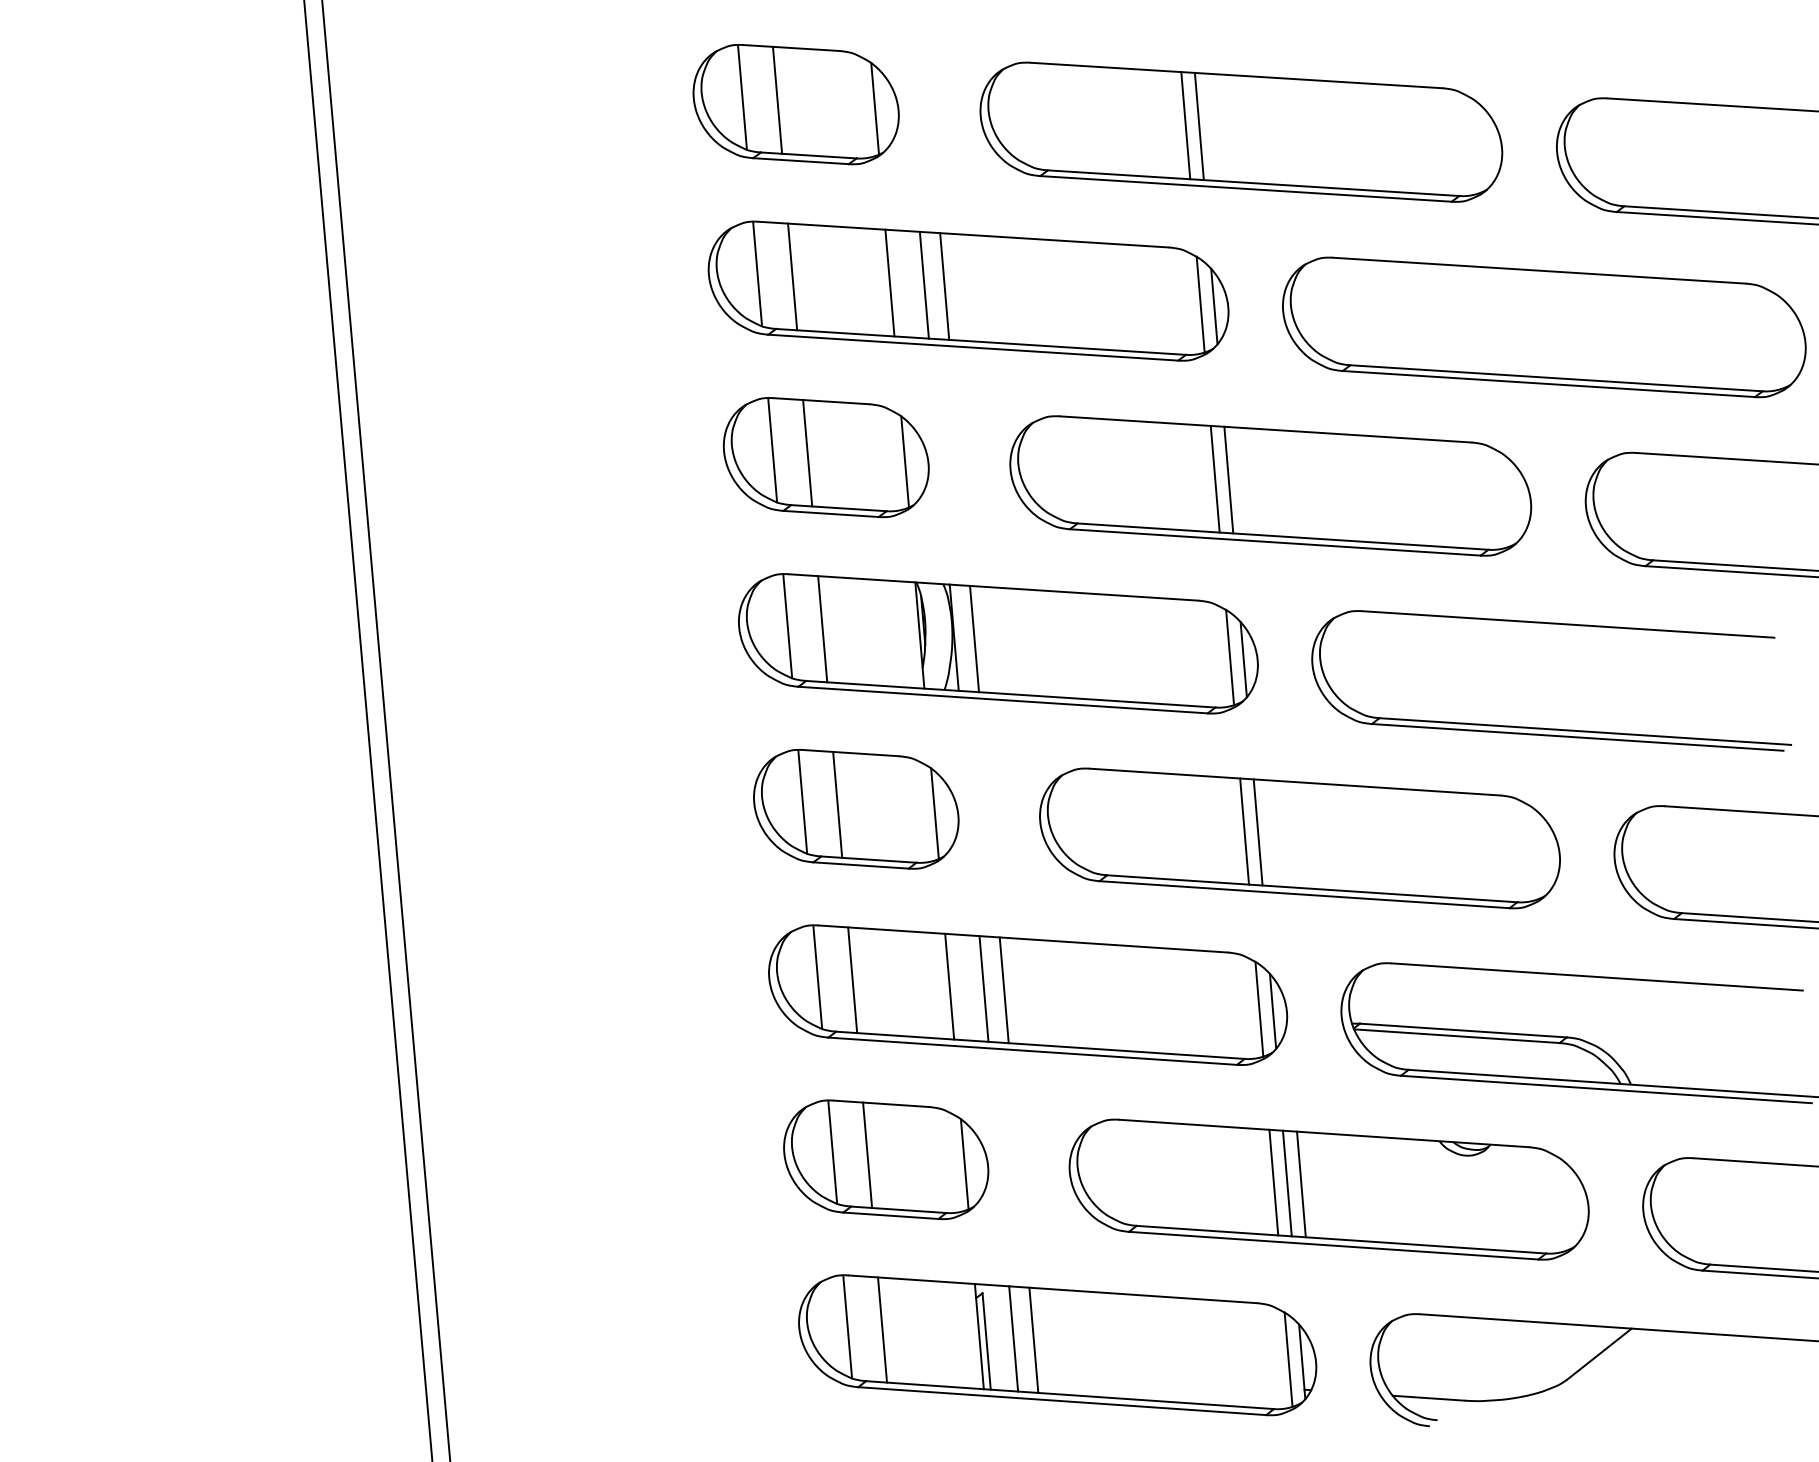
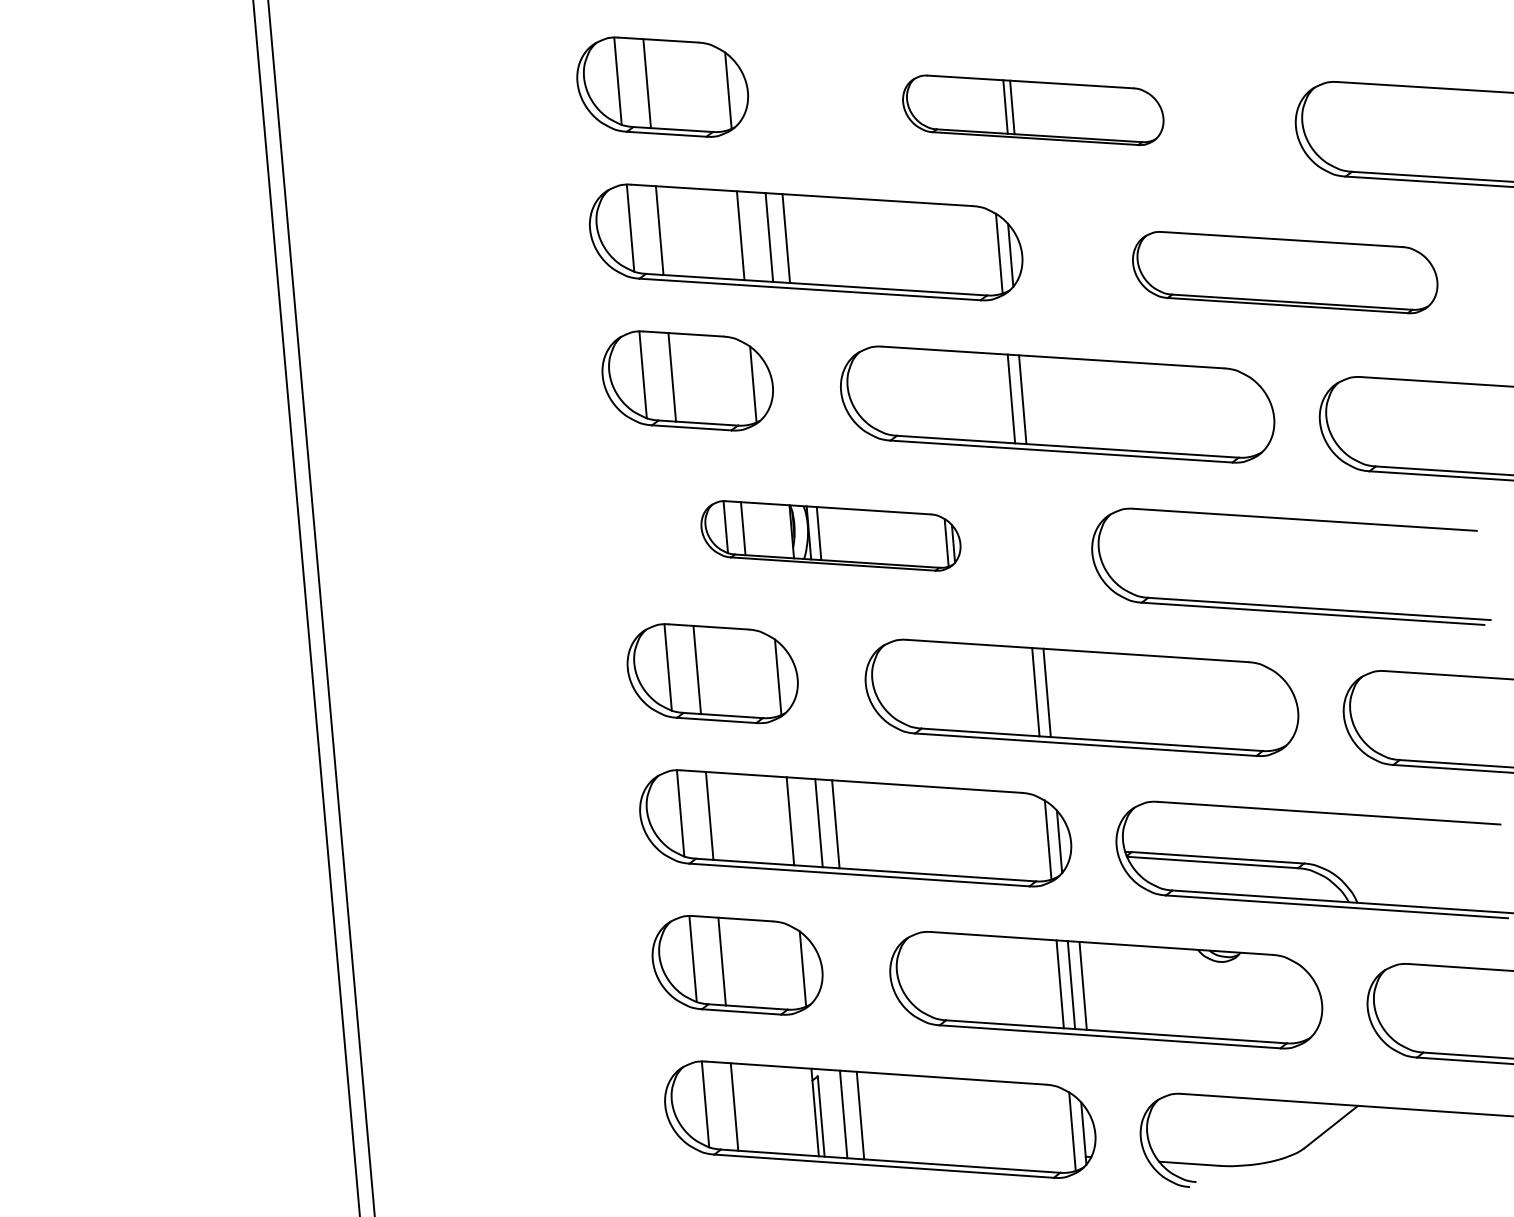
part: (1241, 132) -> (1033, 110), size x0.6
part: (1543, 327) -> (1284, 272), size x0.7
part: (997, 643) -> (830, 535), size x0.6

